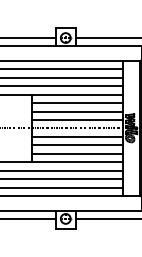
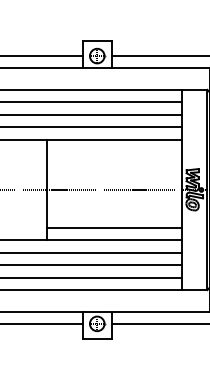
line: (77, 103) -> (114, 152), removed
line: (77, 111) -> (114, 164), removed
line: (77, 120) -> (114, 178), removed
line: (77, 136) -> (114, 201), removed
line: (77, 145) -> (114, 215), removed

